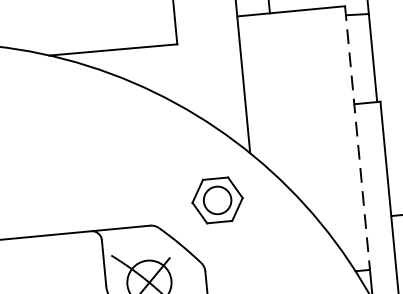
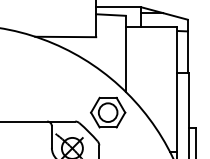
line: (358, 138) -> (177, 89), dashed -> solid
part: (218, 200) -> (108, 112), size x1.43

